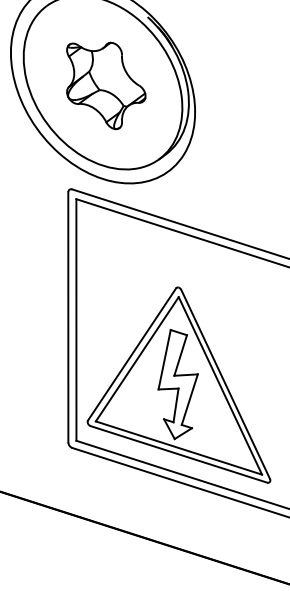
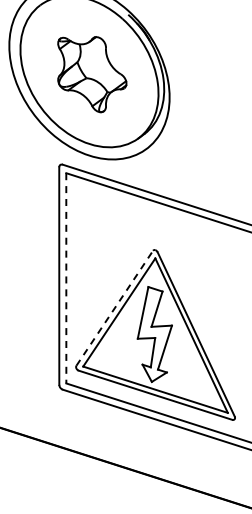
line: (76, 320) -> (66, 278), solid -> dashed
line: (132, 353) -> (115, 307), solid -> dashed

